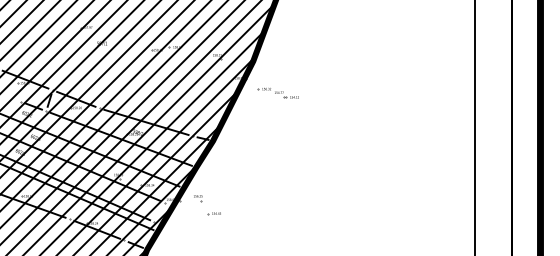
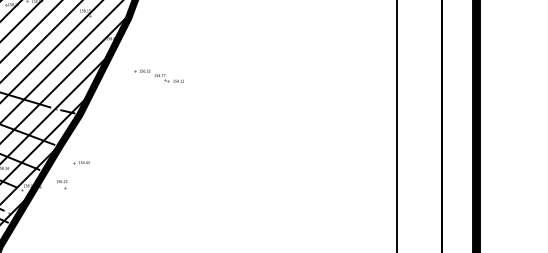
part: (277, 93) -> (157, 76), moved
part: (213, 213) -> (80, 162), moved

